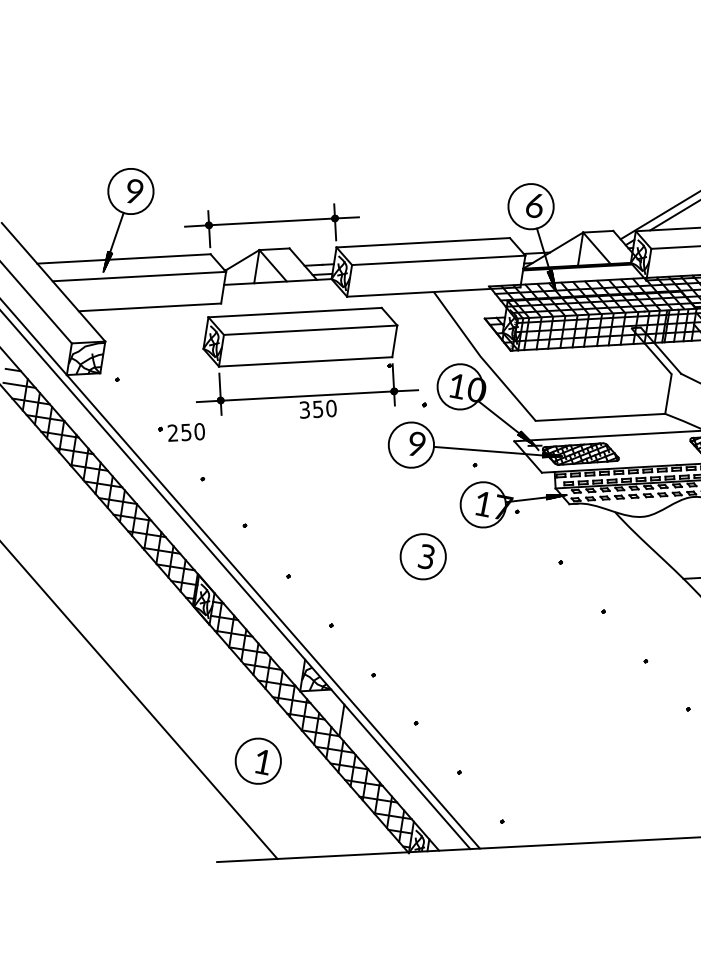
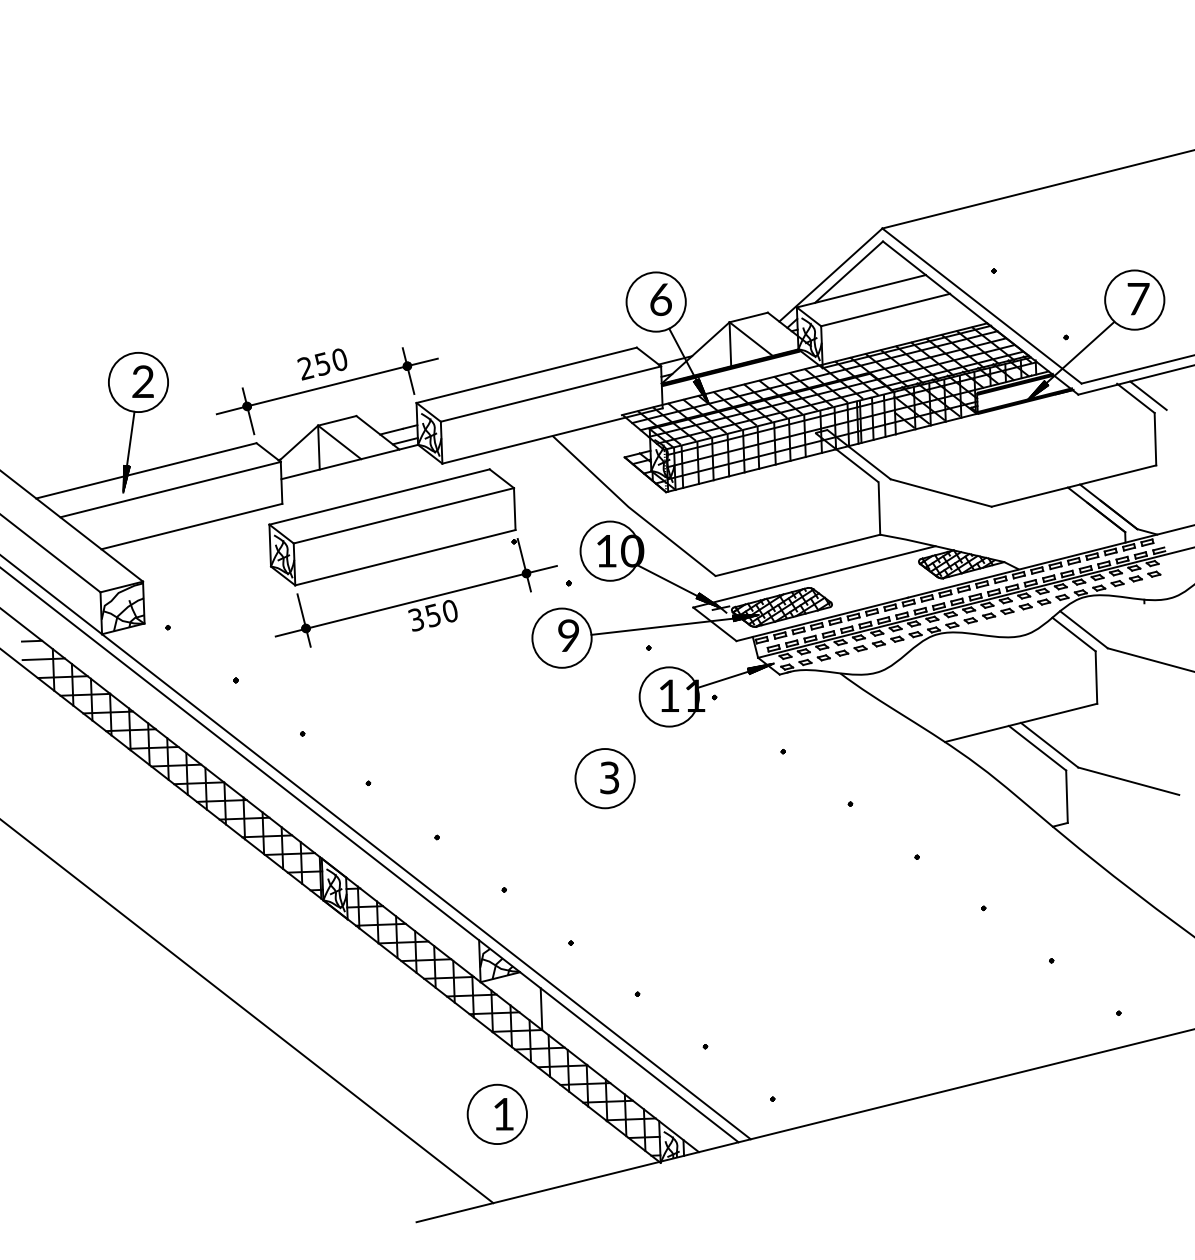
text: (134, 191) -> (142, 381), 9 -> 2
text: (186, 432) -> (322, 364), moved
text: (503, 507) -> (695, 695), 17 -> 11
part: (257, 760) -> (496, 1113), moved

